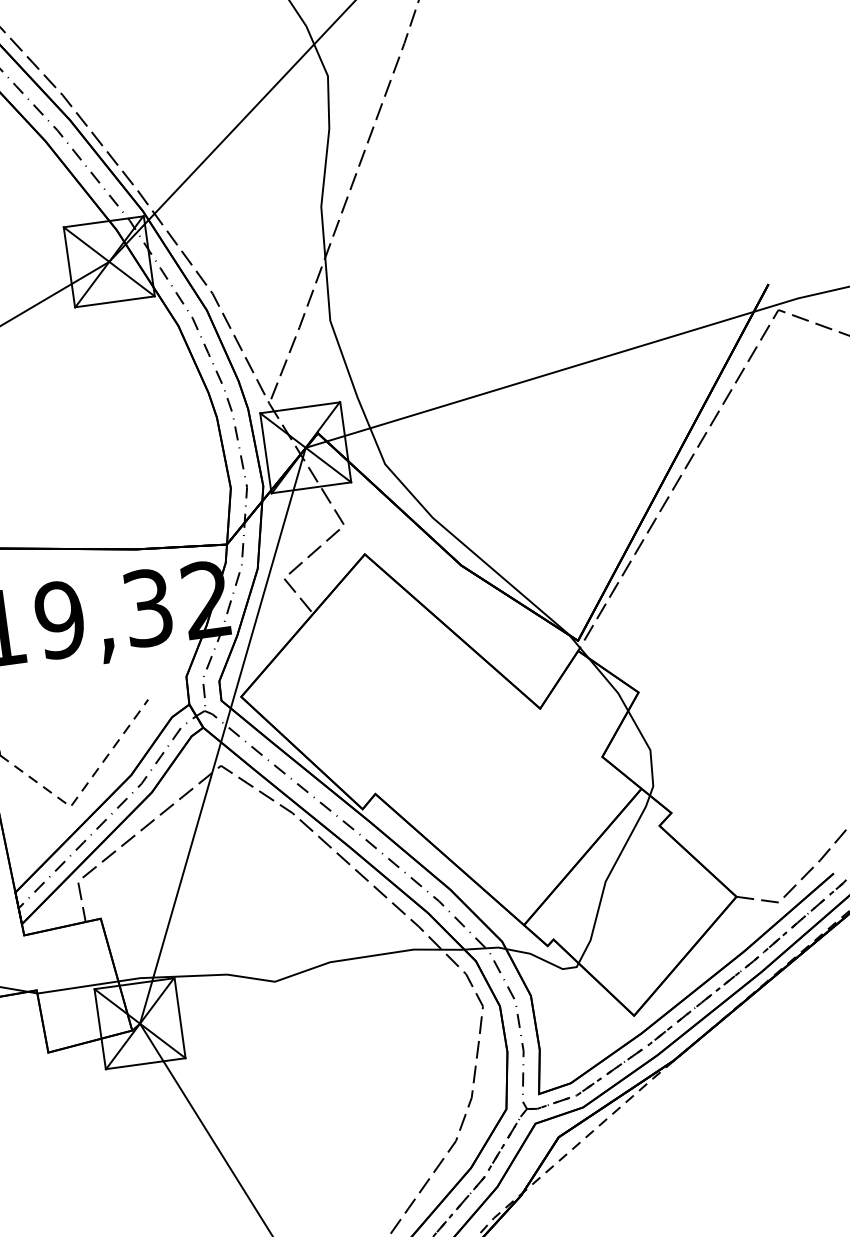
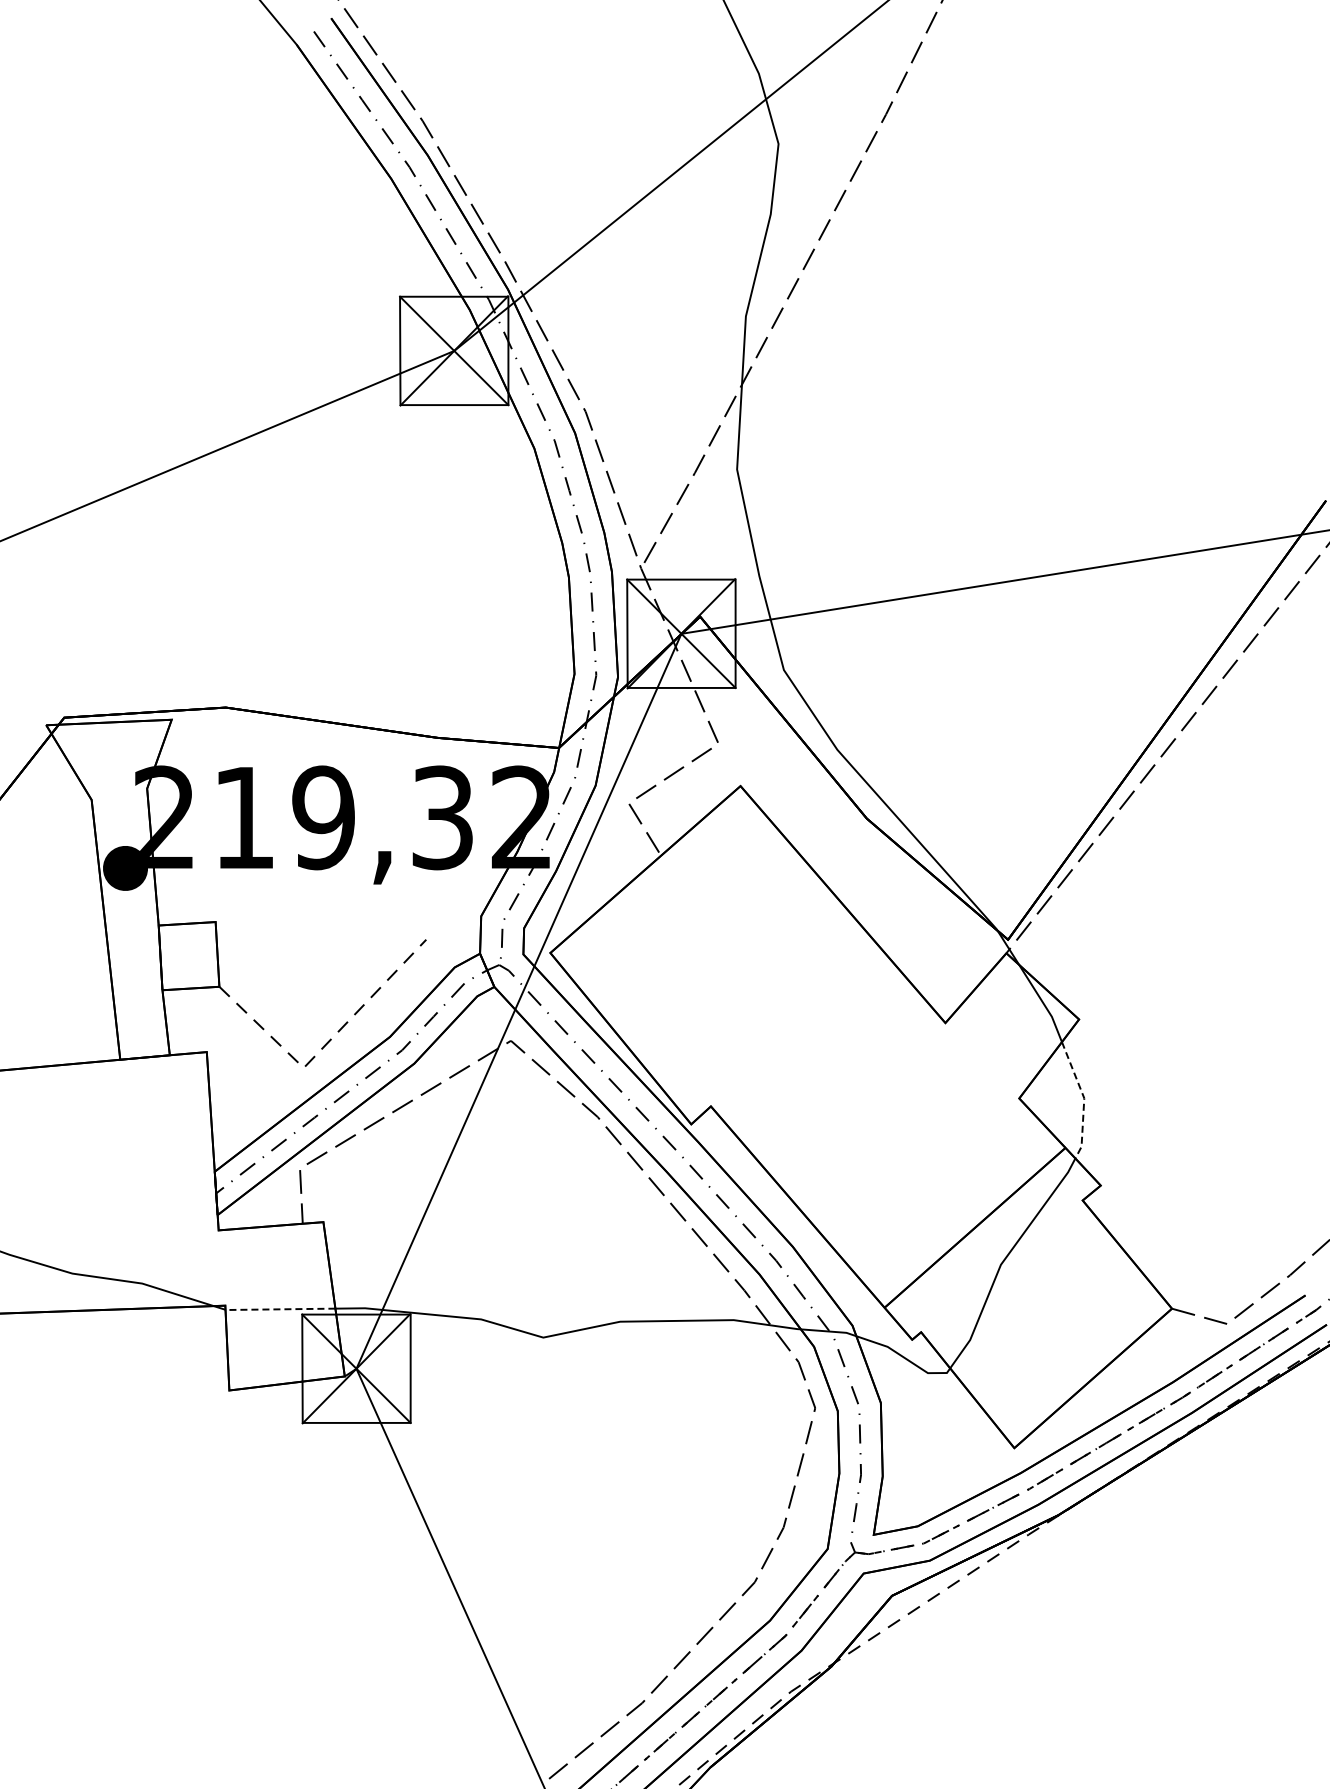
line: (650, 751) -> (1084, 1099), solid -> dashed
line: (77, 987) -> (279, 1309), solid -> dashed

